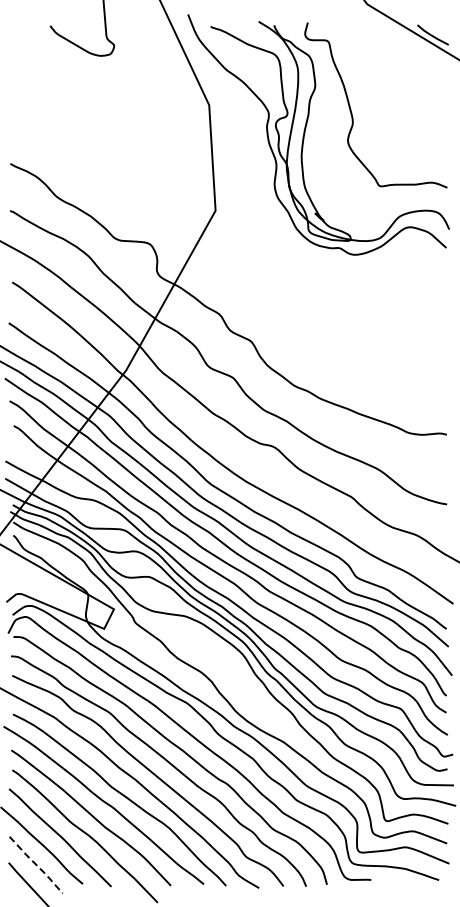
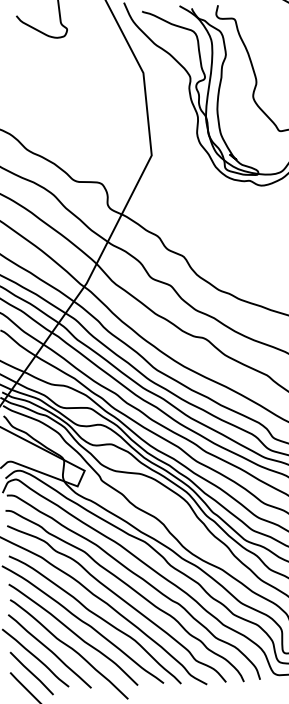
line: (36, 865) -> (32, 673), dashed -> solid

